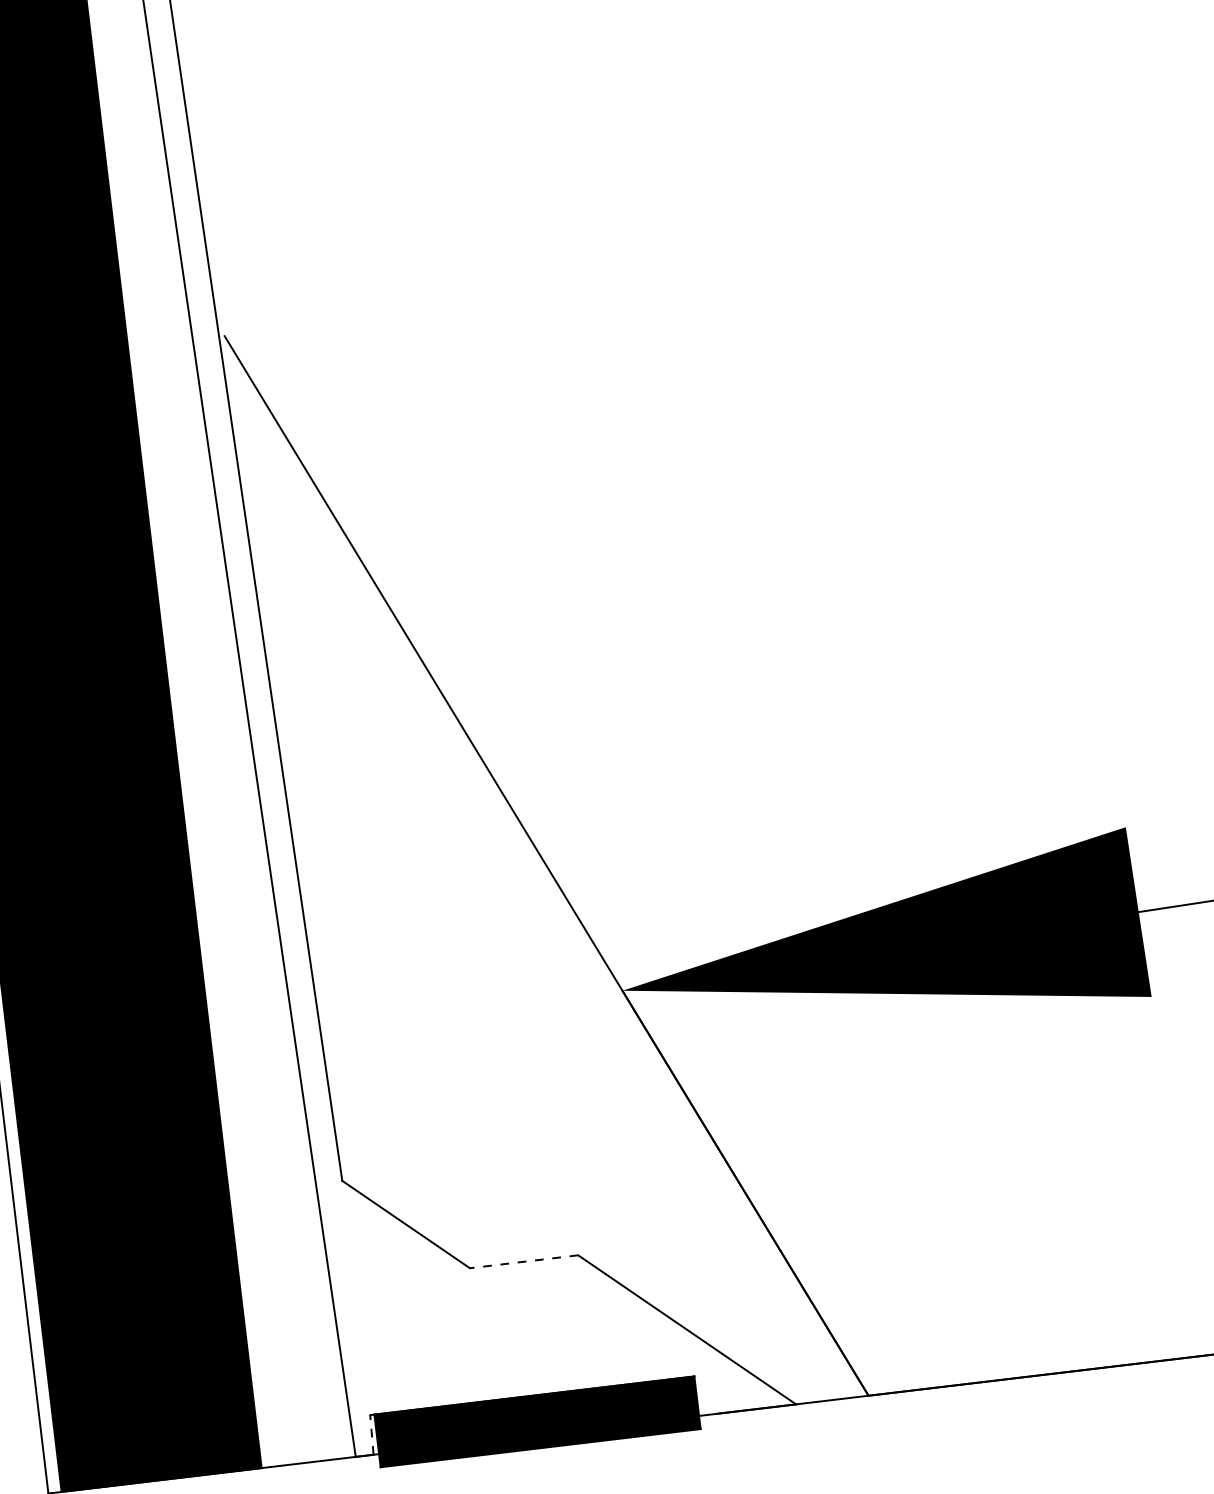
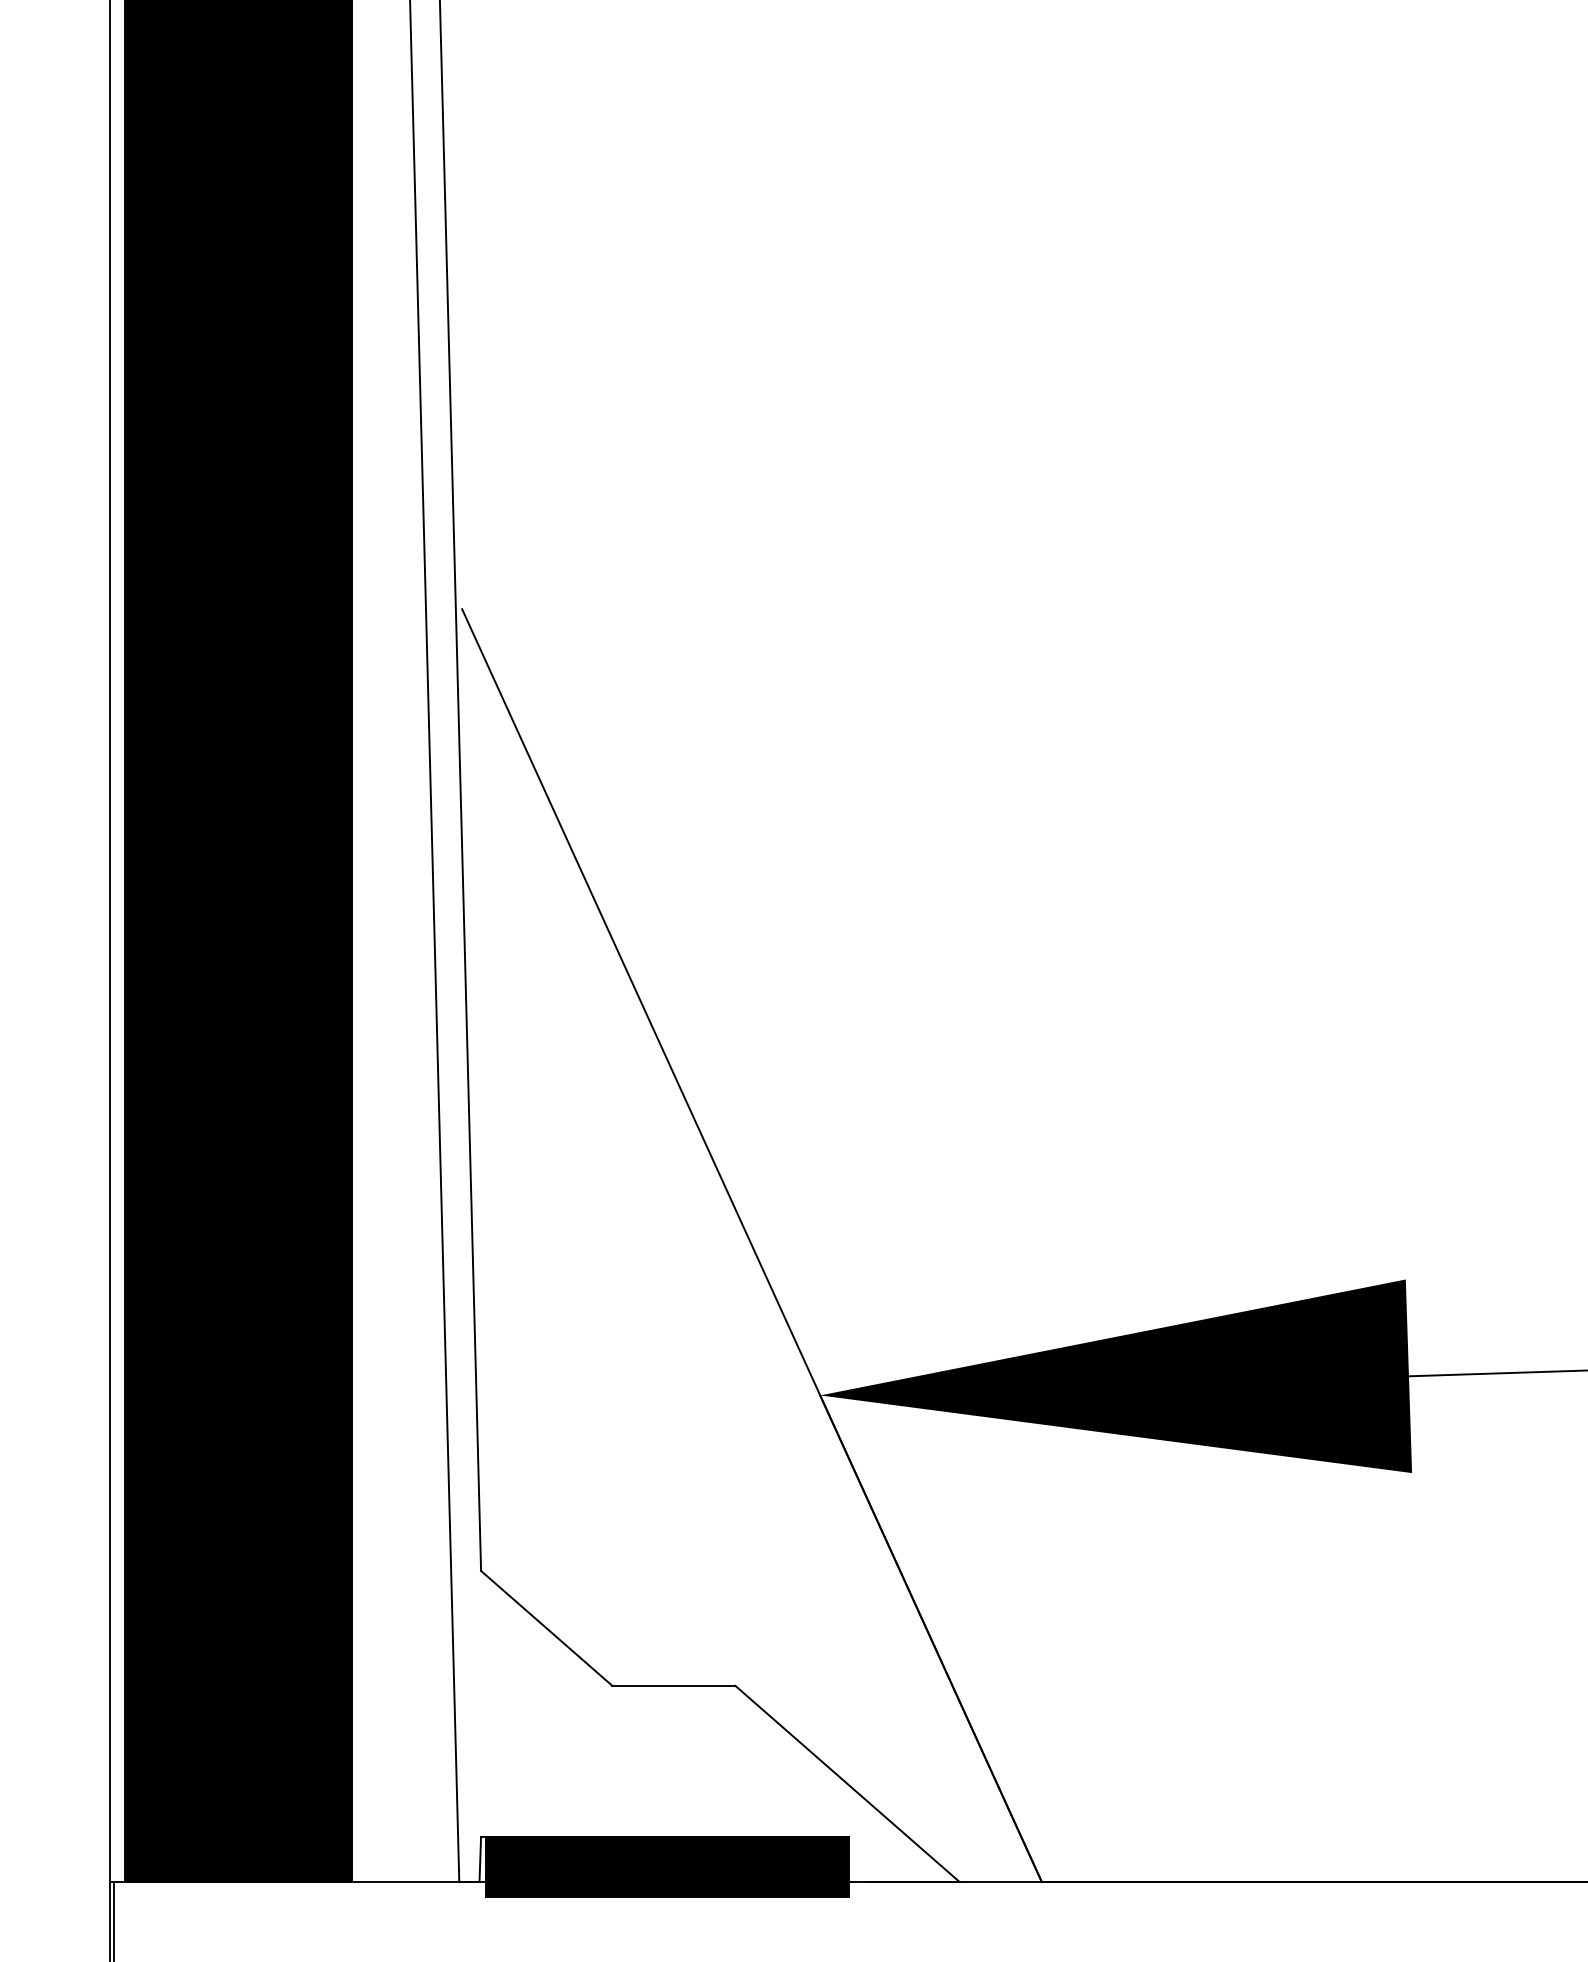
line: (523, 1261) -> (673, 1685), dashed -> solid
line: (371, 1434) -> (480, 1858), dashed -> solid

